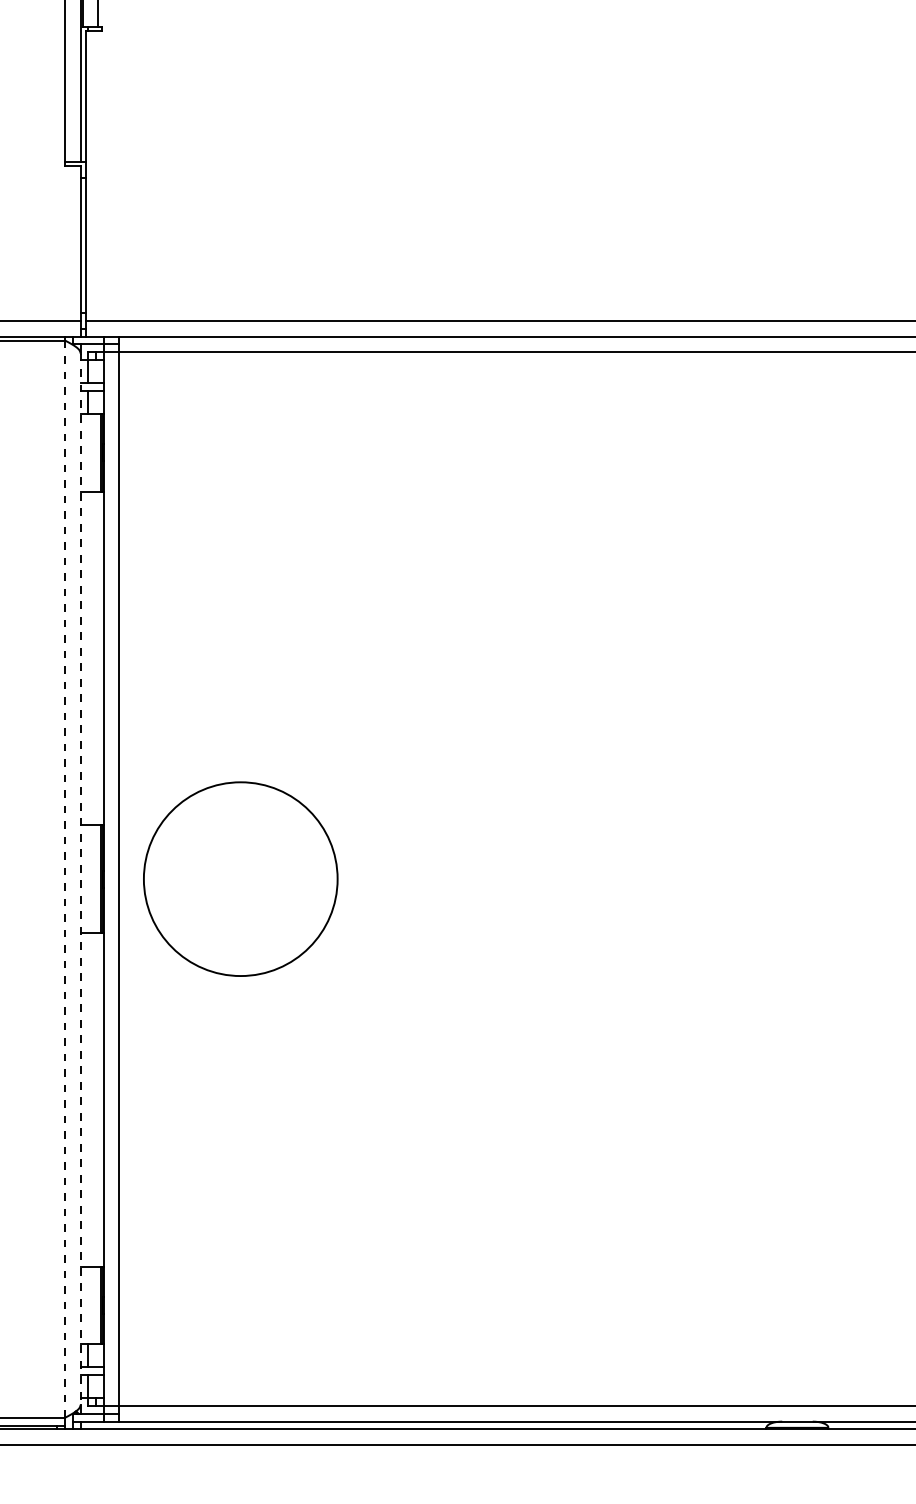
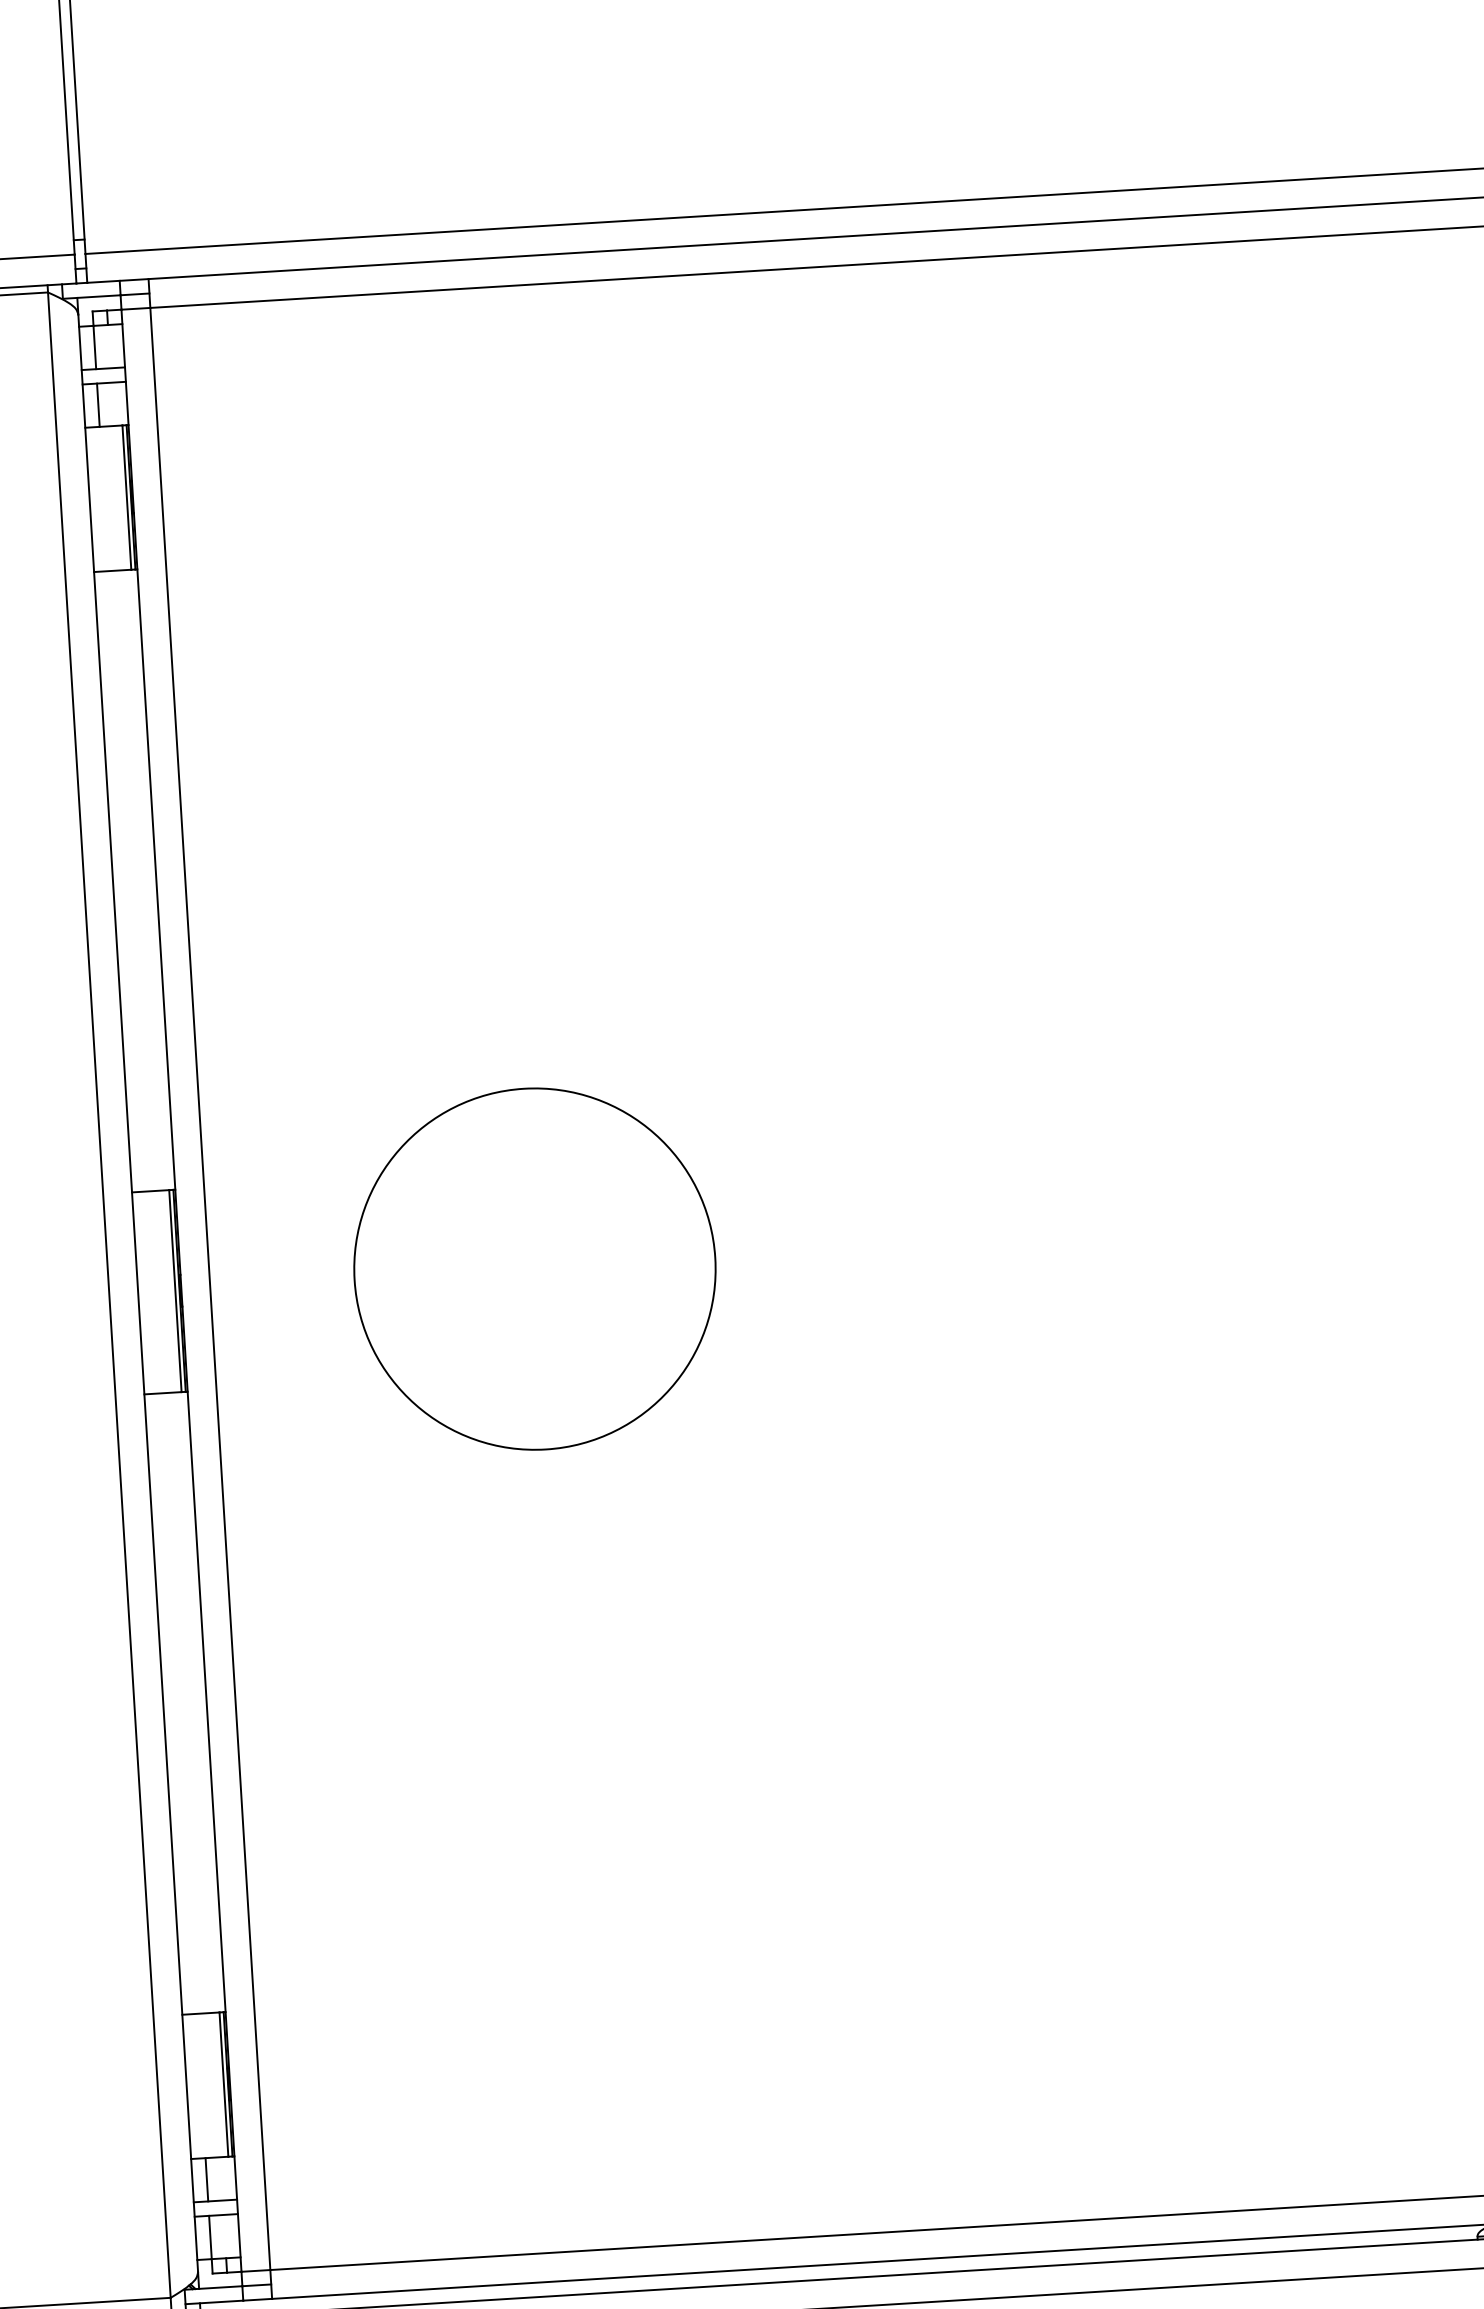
circle: (240, 878) -> (534, 1267), moved
line: (65, 879) -> (110, 1295), dashed -> solid
line: (80, 879) -> (137, 1294), dashed -> solid

